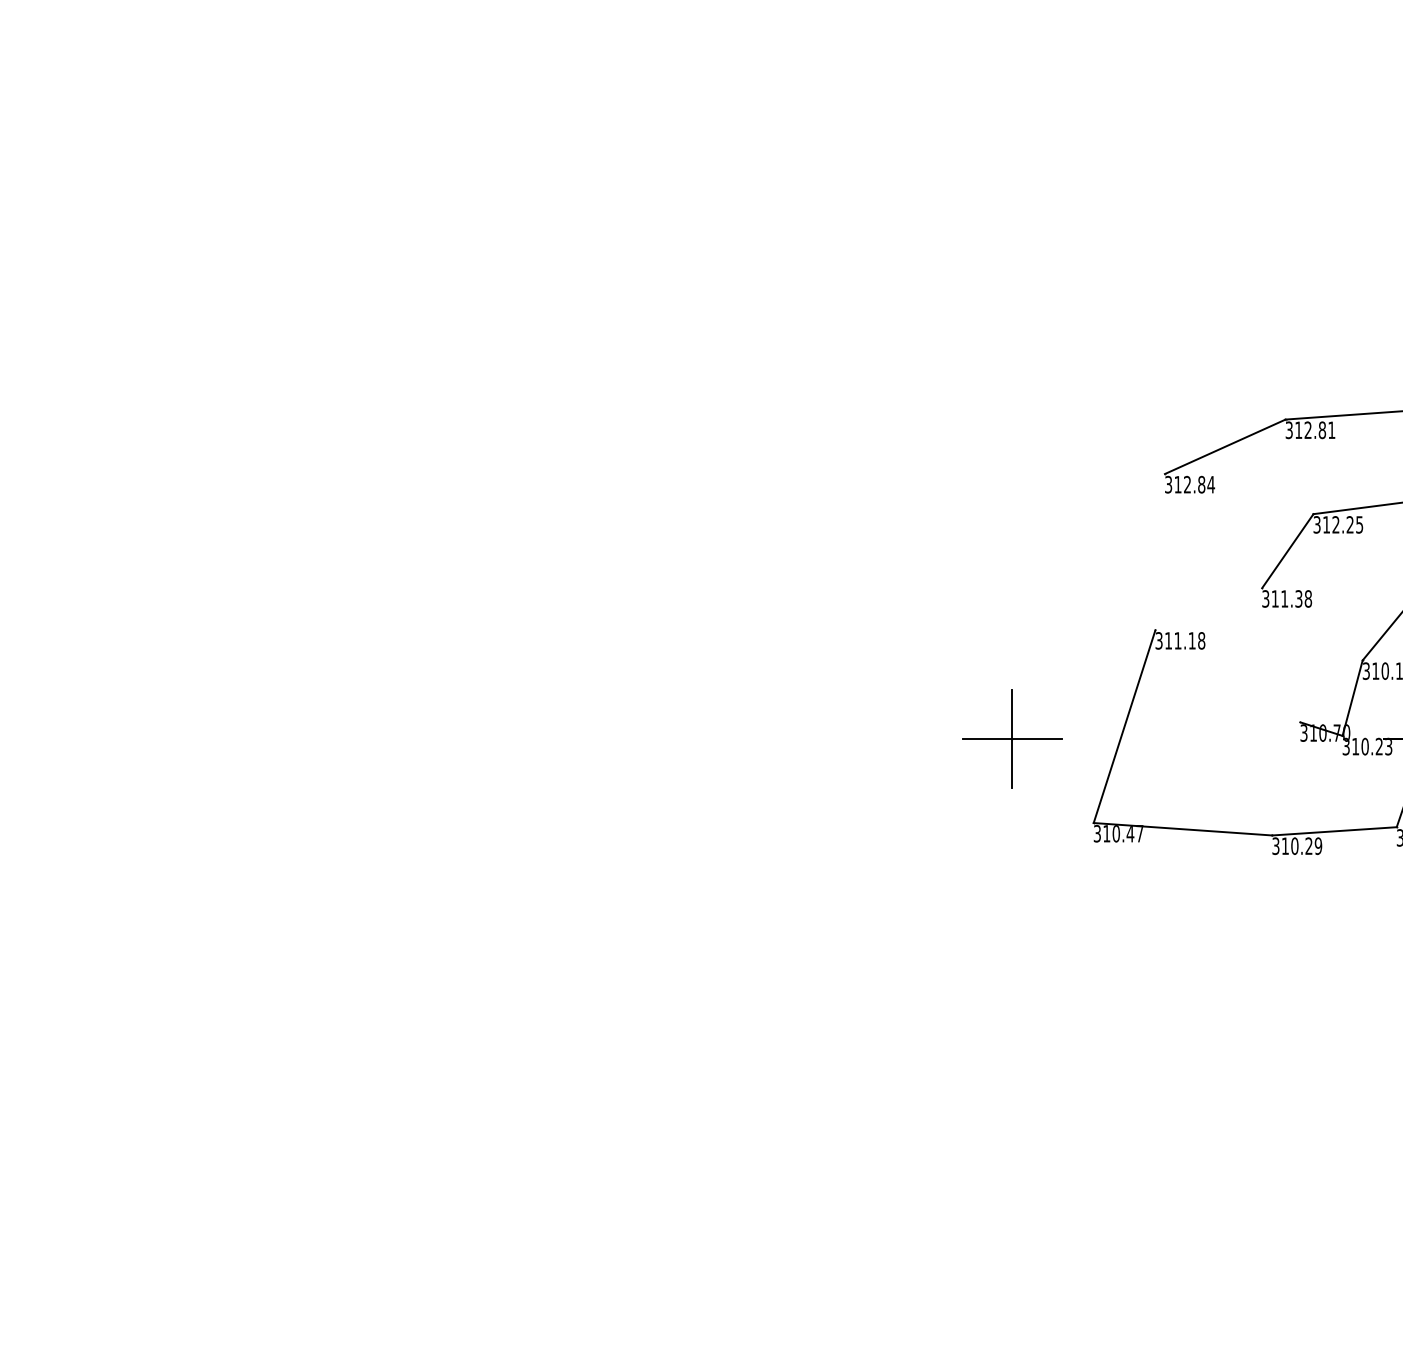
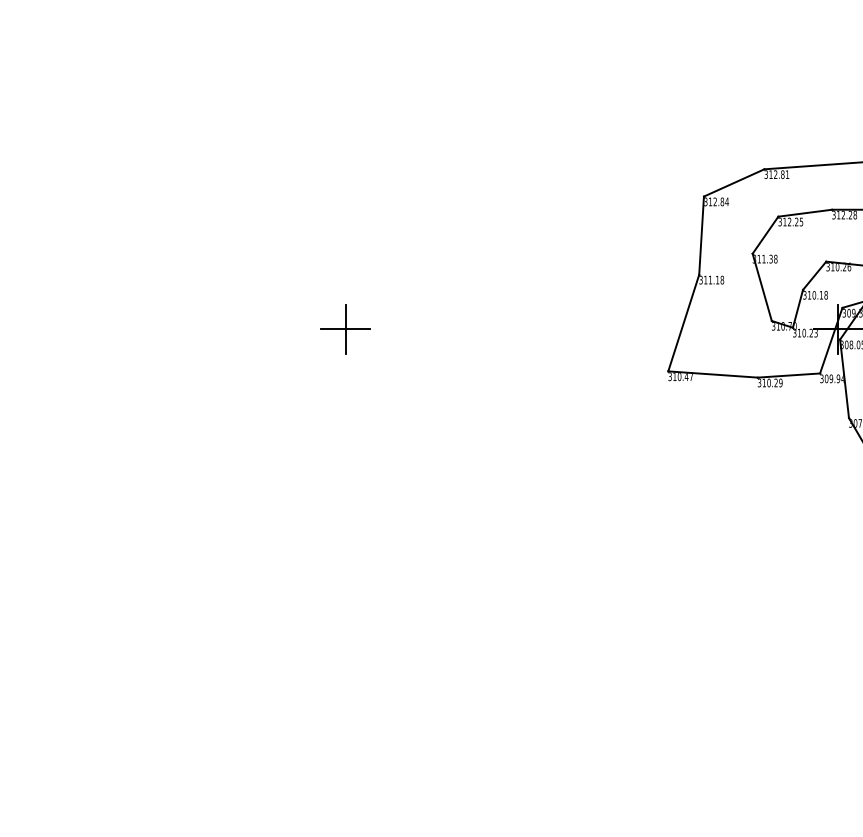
line: (1160, 551) -> (701, 235), added
line: (1279, 653) -> (761, 286), added
part: (1012, 739) -> (345, 329), moved

